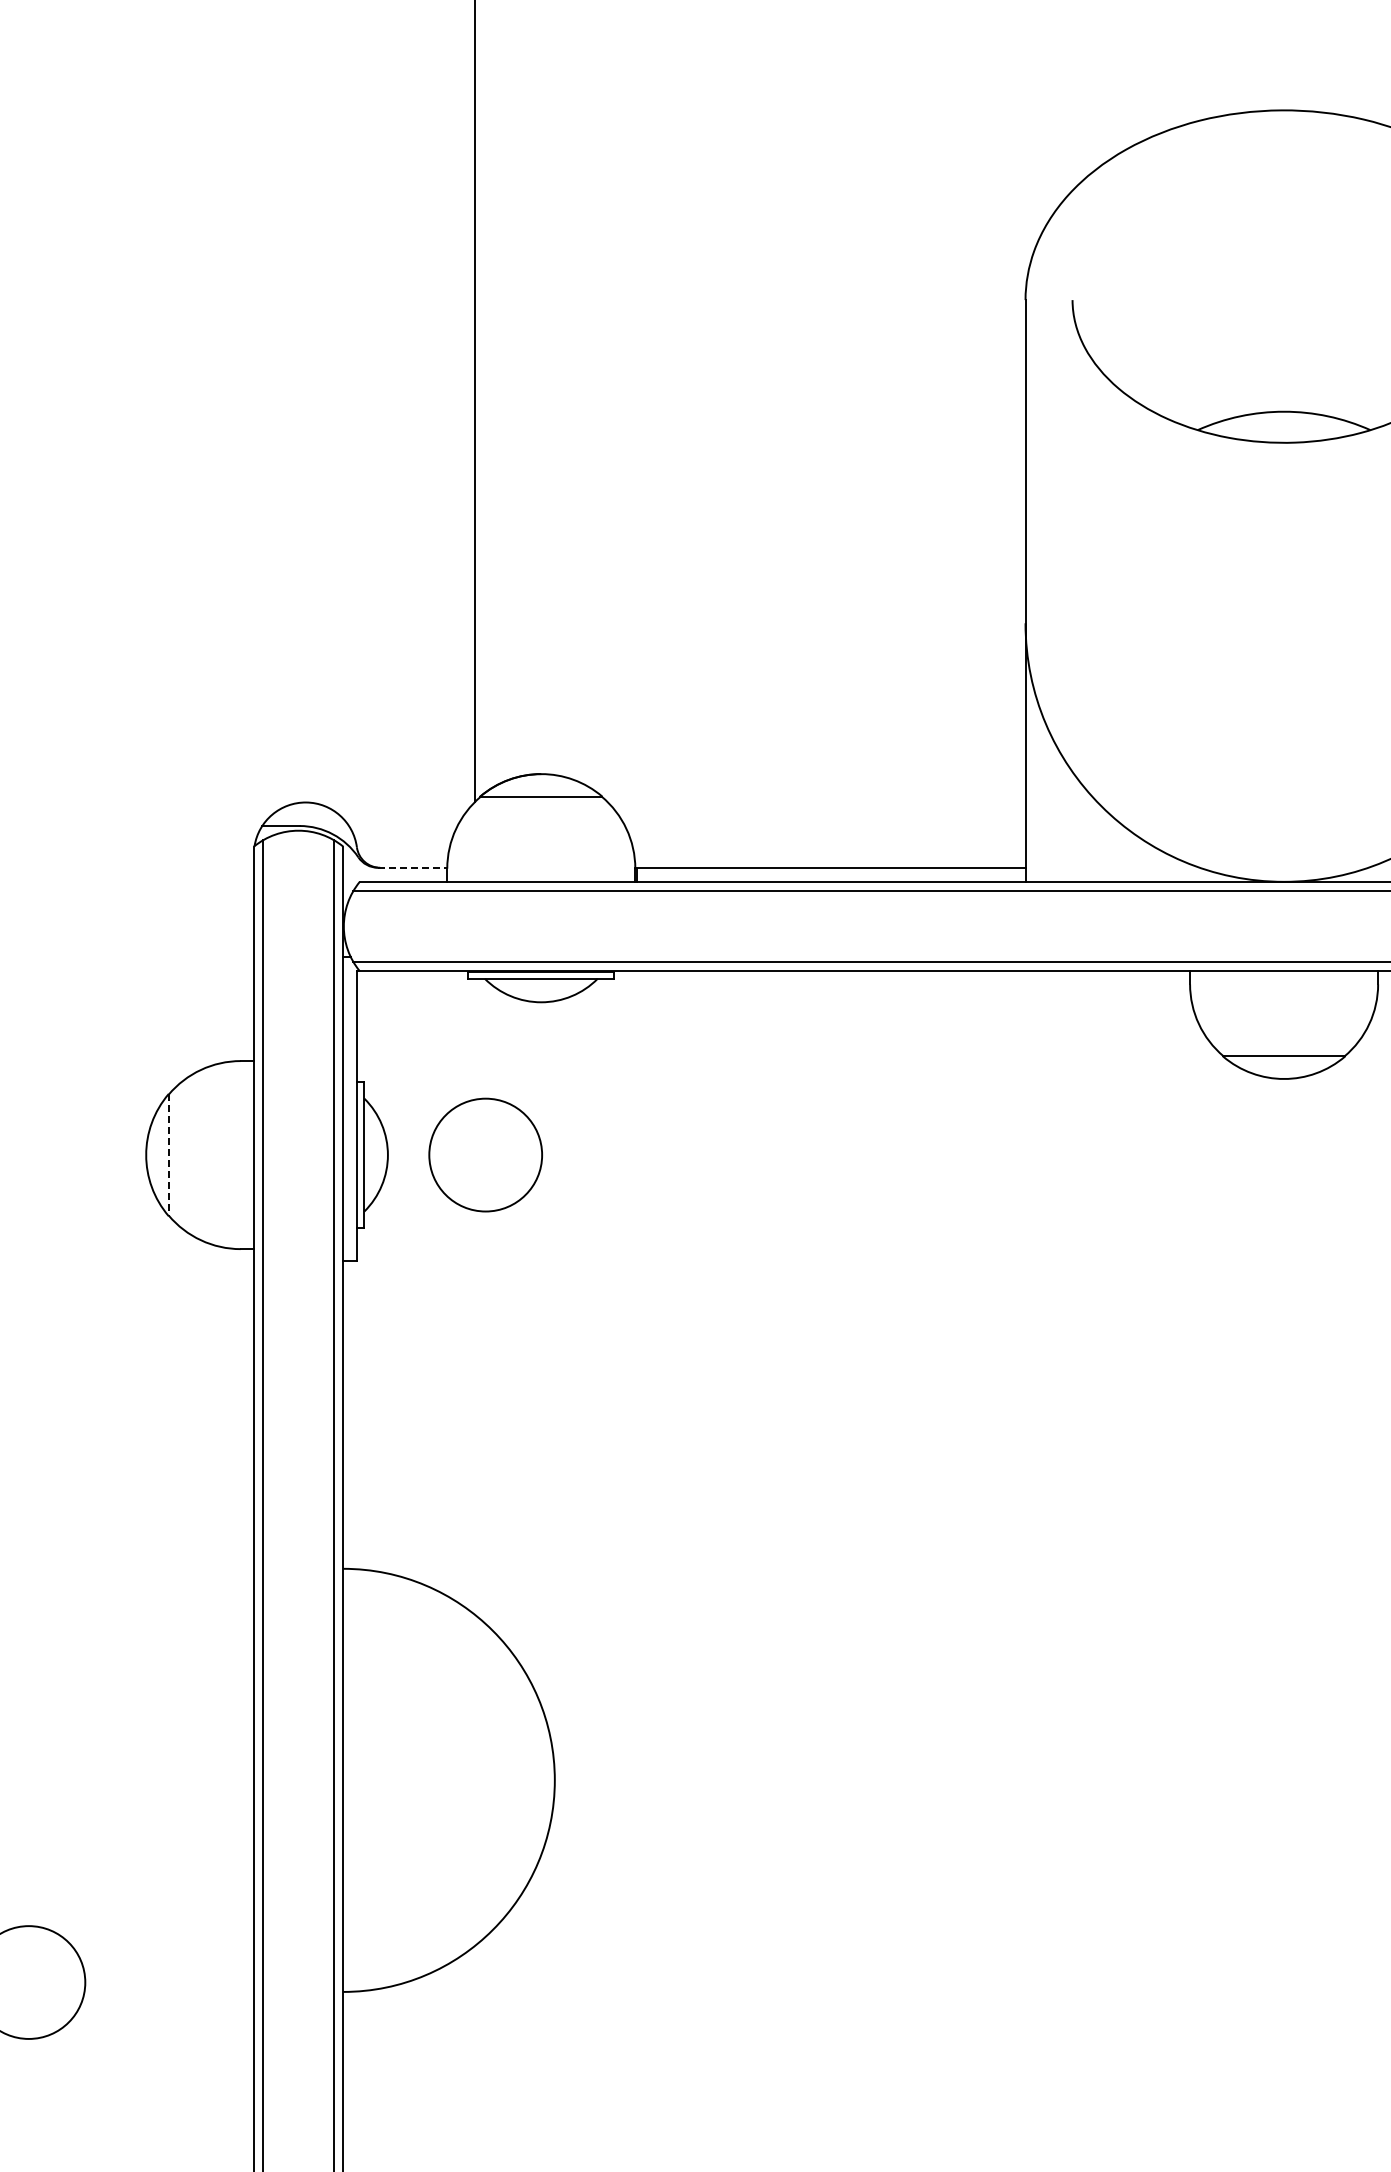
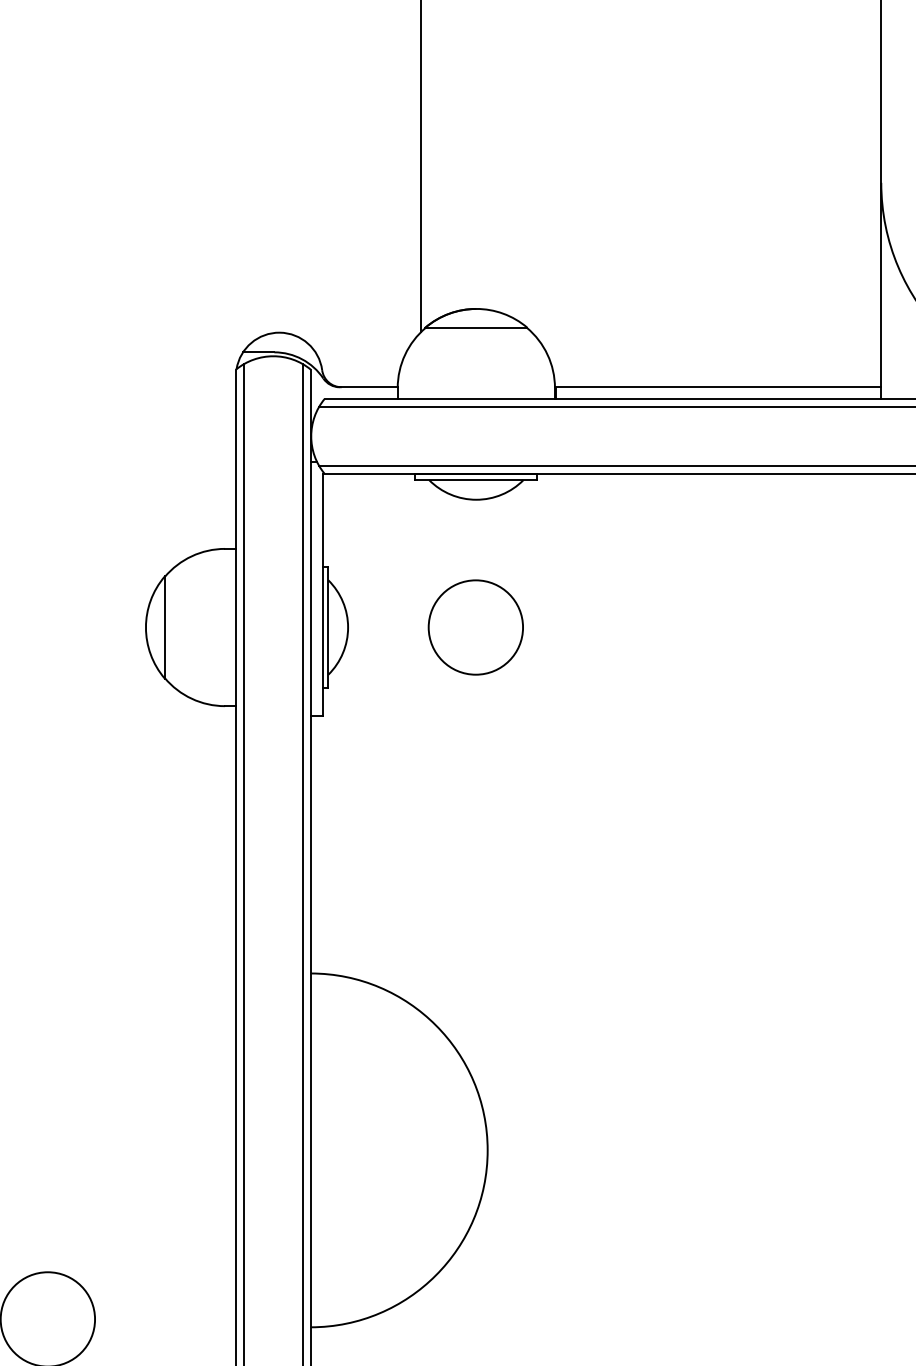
line: (412, 867) -> (368, 387), dashed -> solid
circle: (485, 1154) -> (475, 627), moved
line: (168, 1155) -> (164, 627), dashed -> solid

